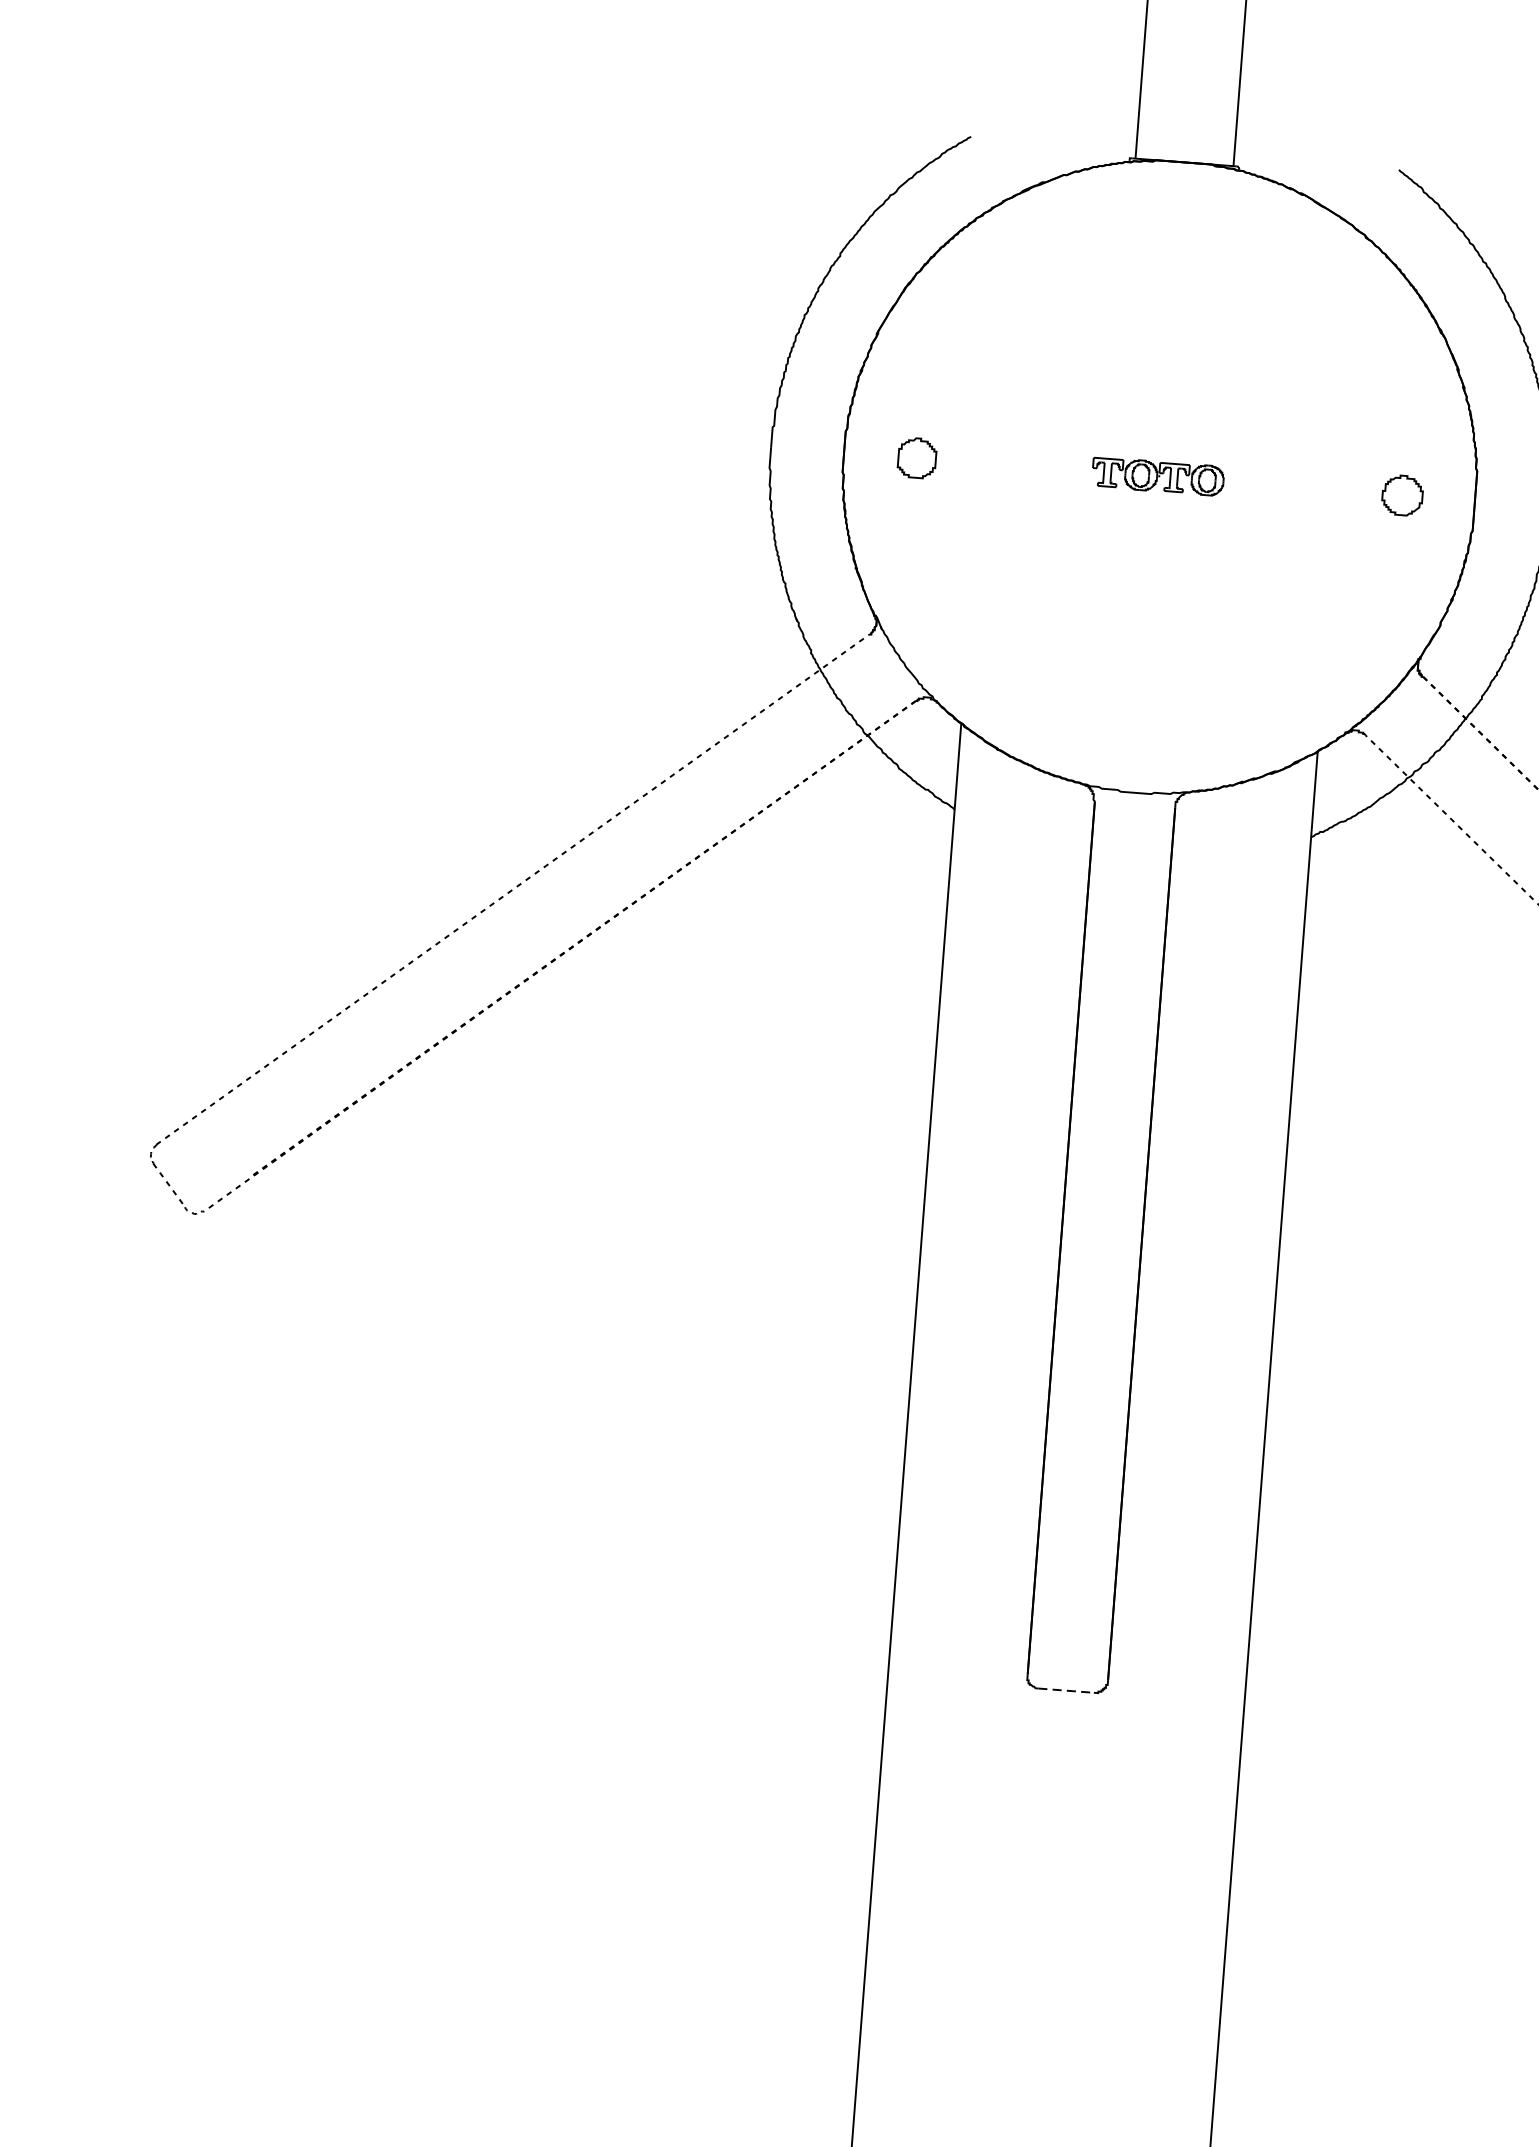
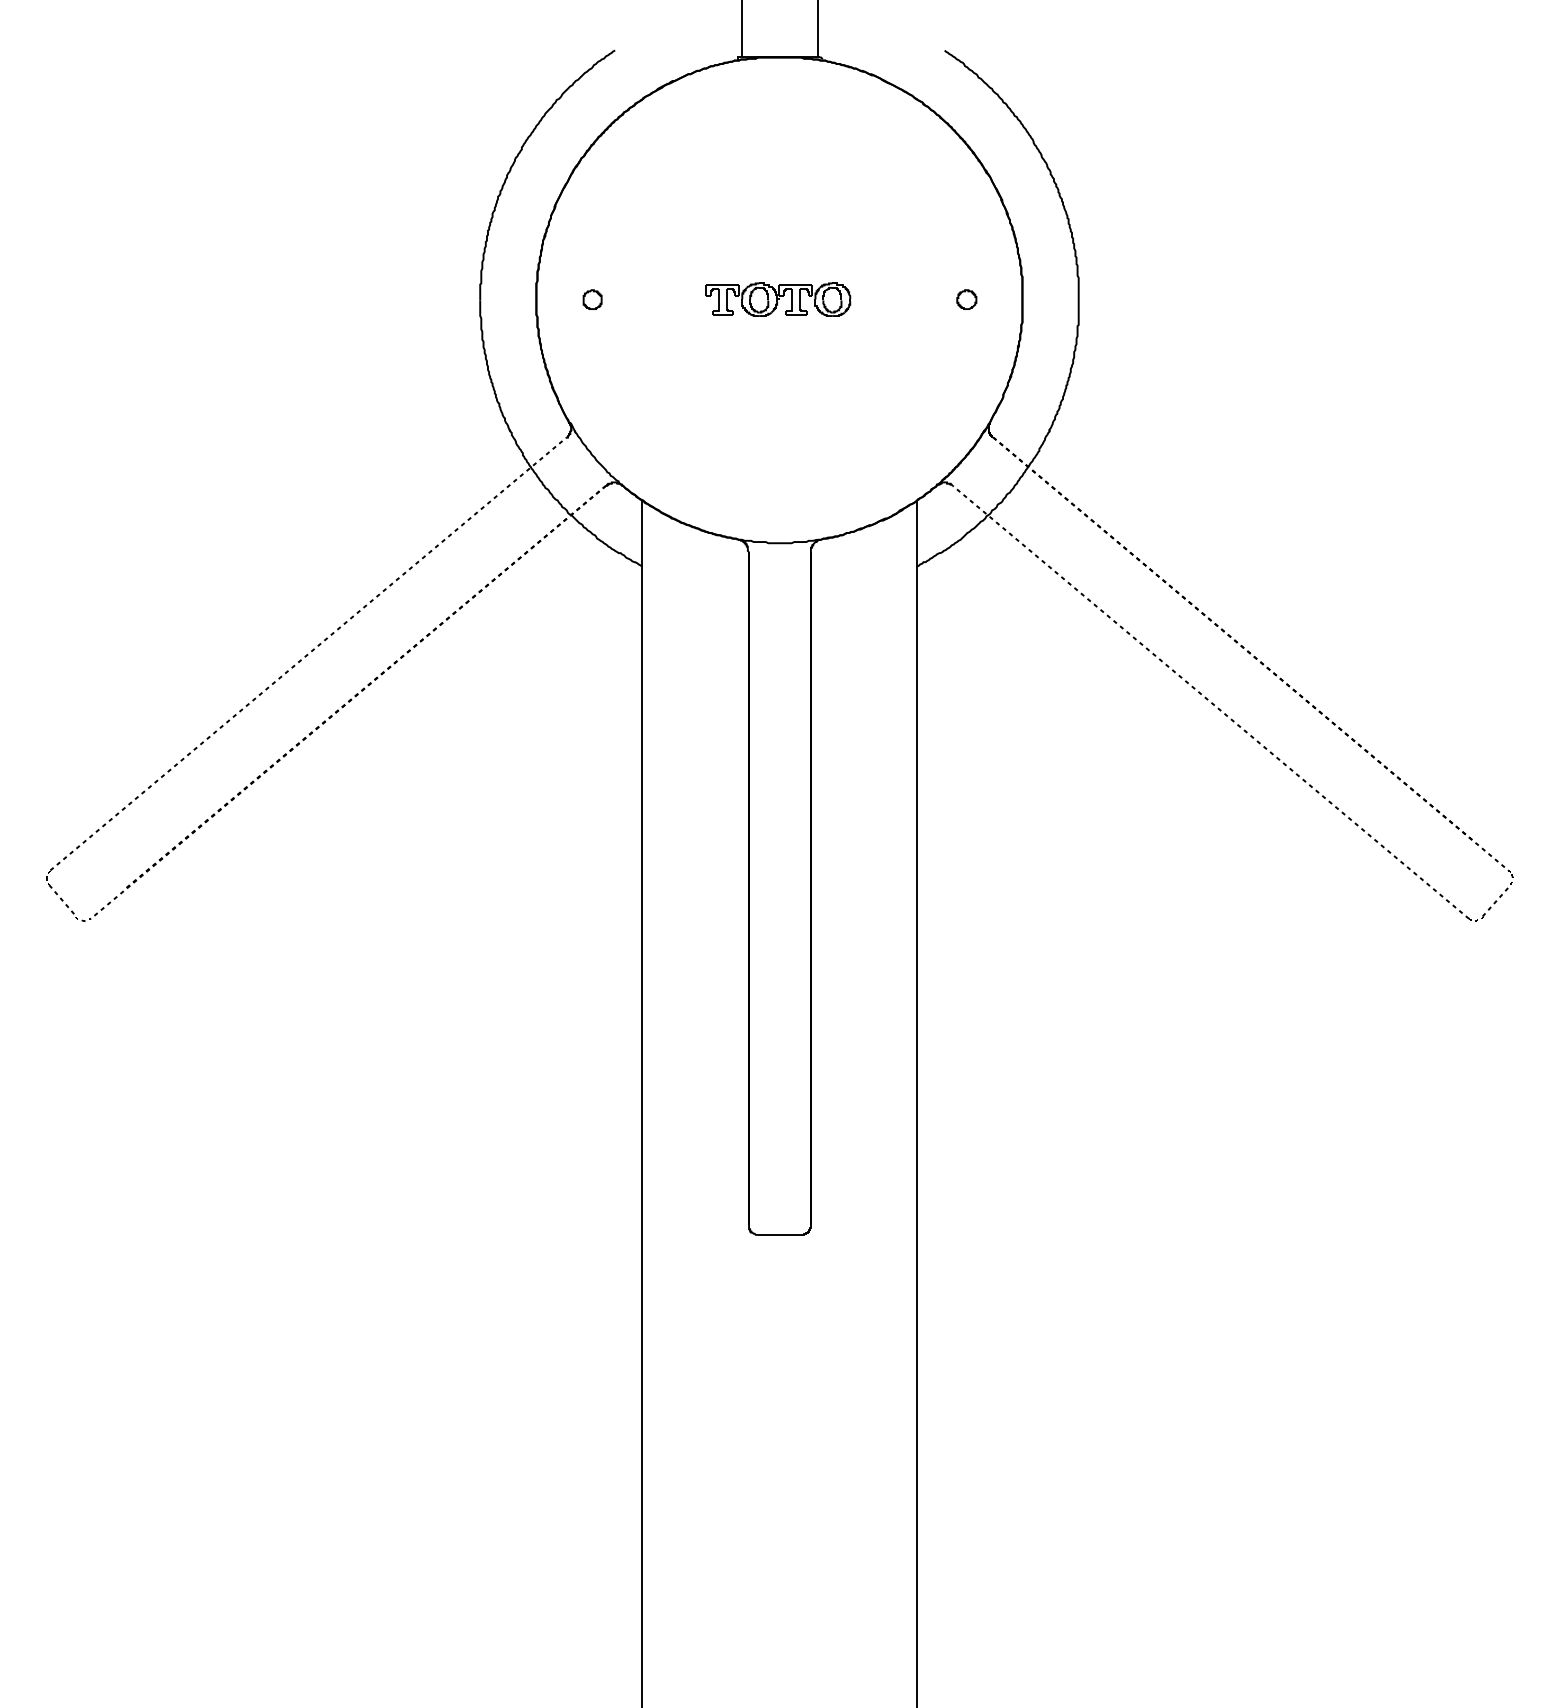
part: (916, 457) -> (592, 299), size x0.62
part: (1158, 476) -> (778, 299), size x1.43
part: (1402, 495) -> (966, 299), size x0.62
line: (1066, 1690) -> (779, 1234), dashed -> solid

